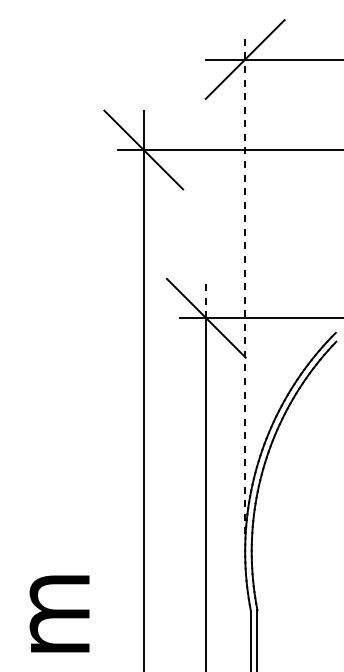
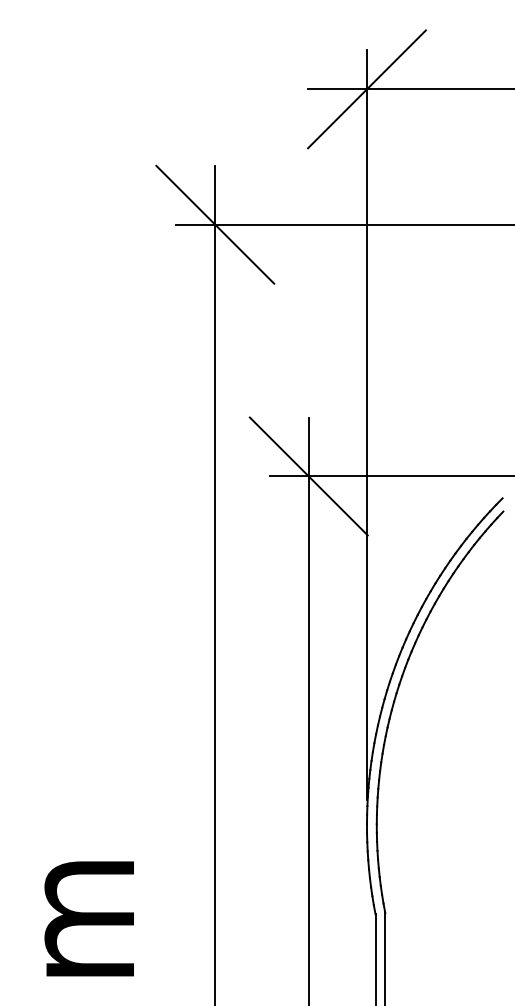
line: (245, 283) -> (367, 424), dashed -> solid
line: (206, 298) -> (309, 446), dashed -> solid

